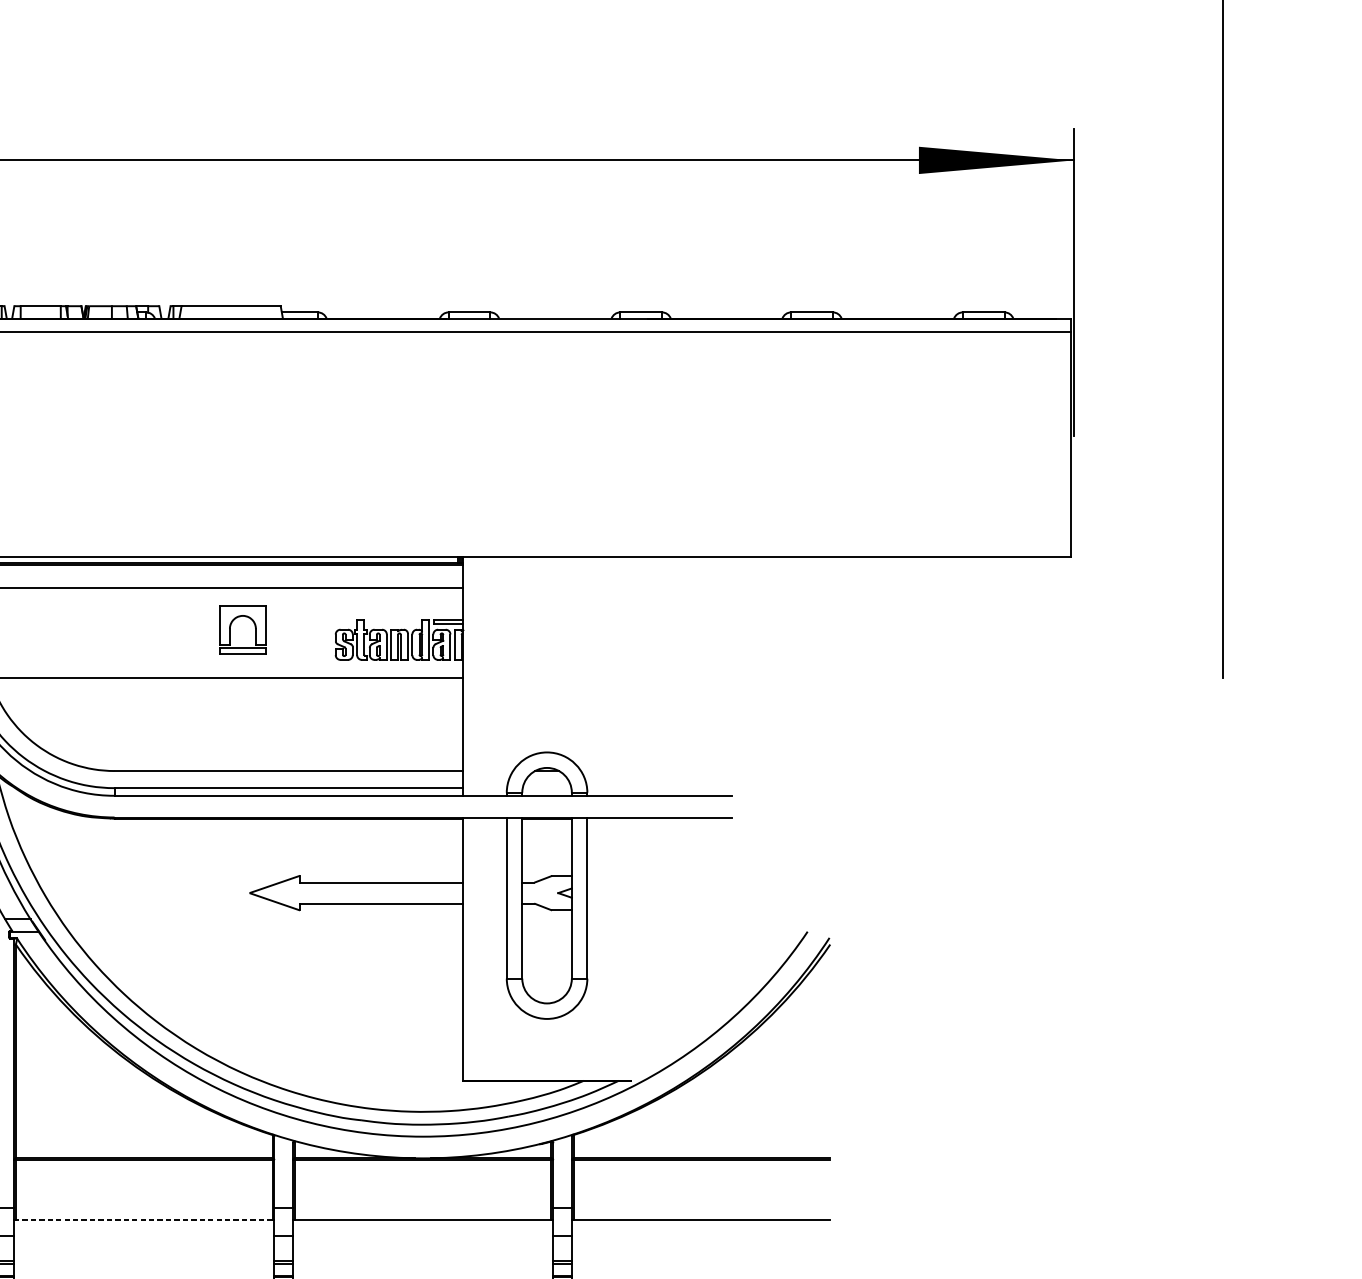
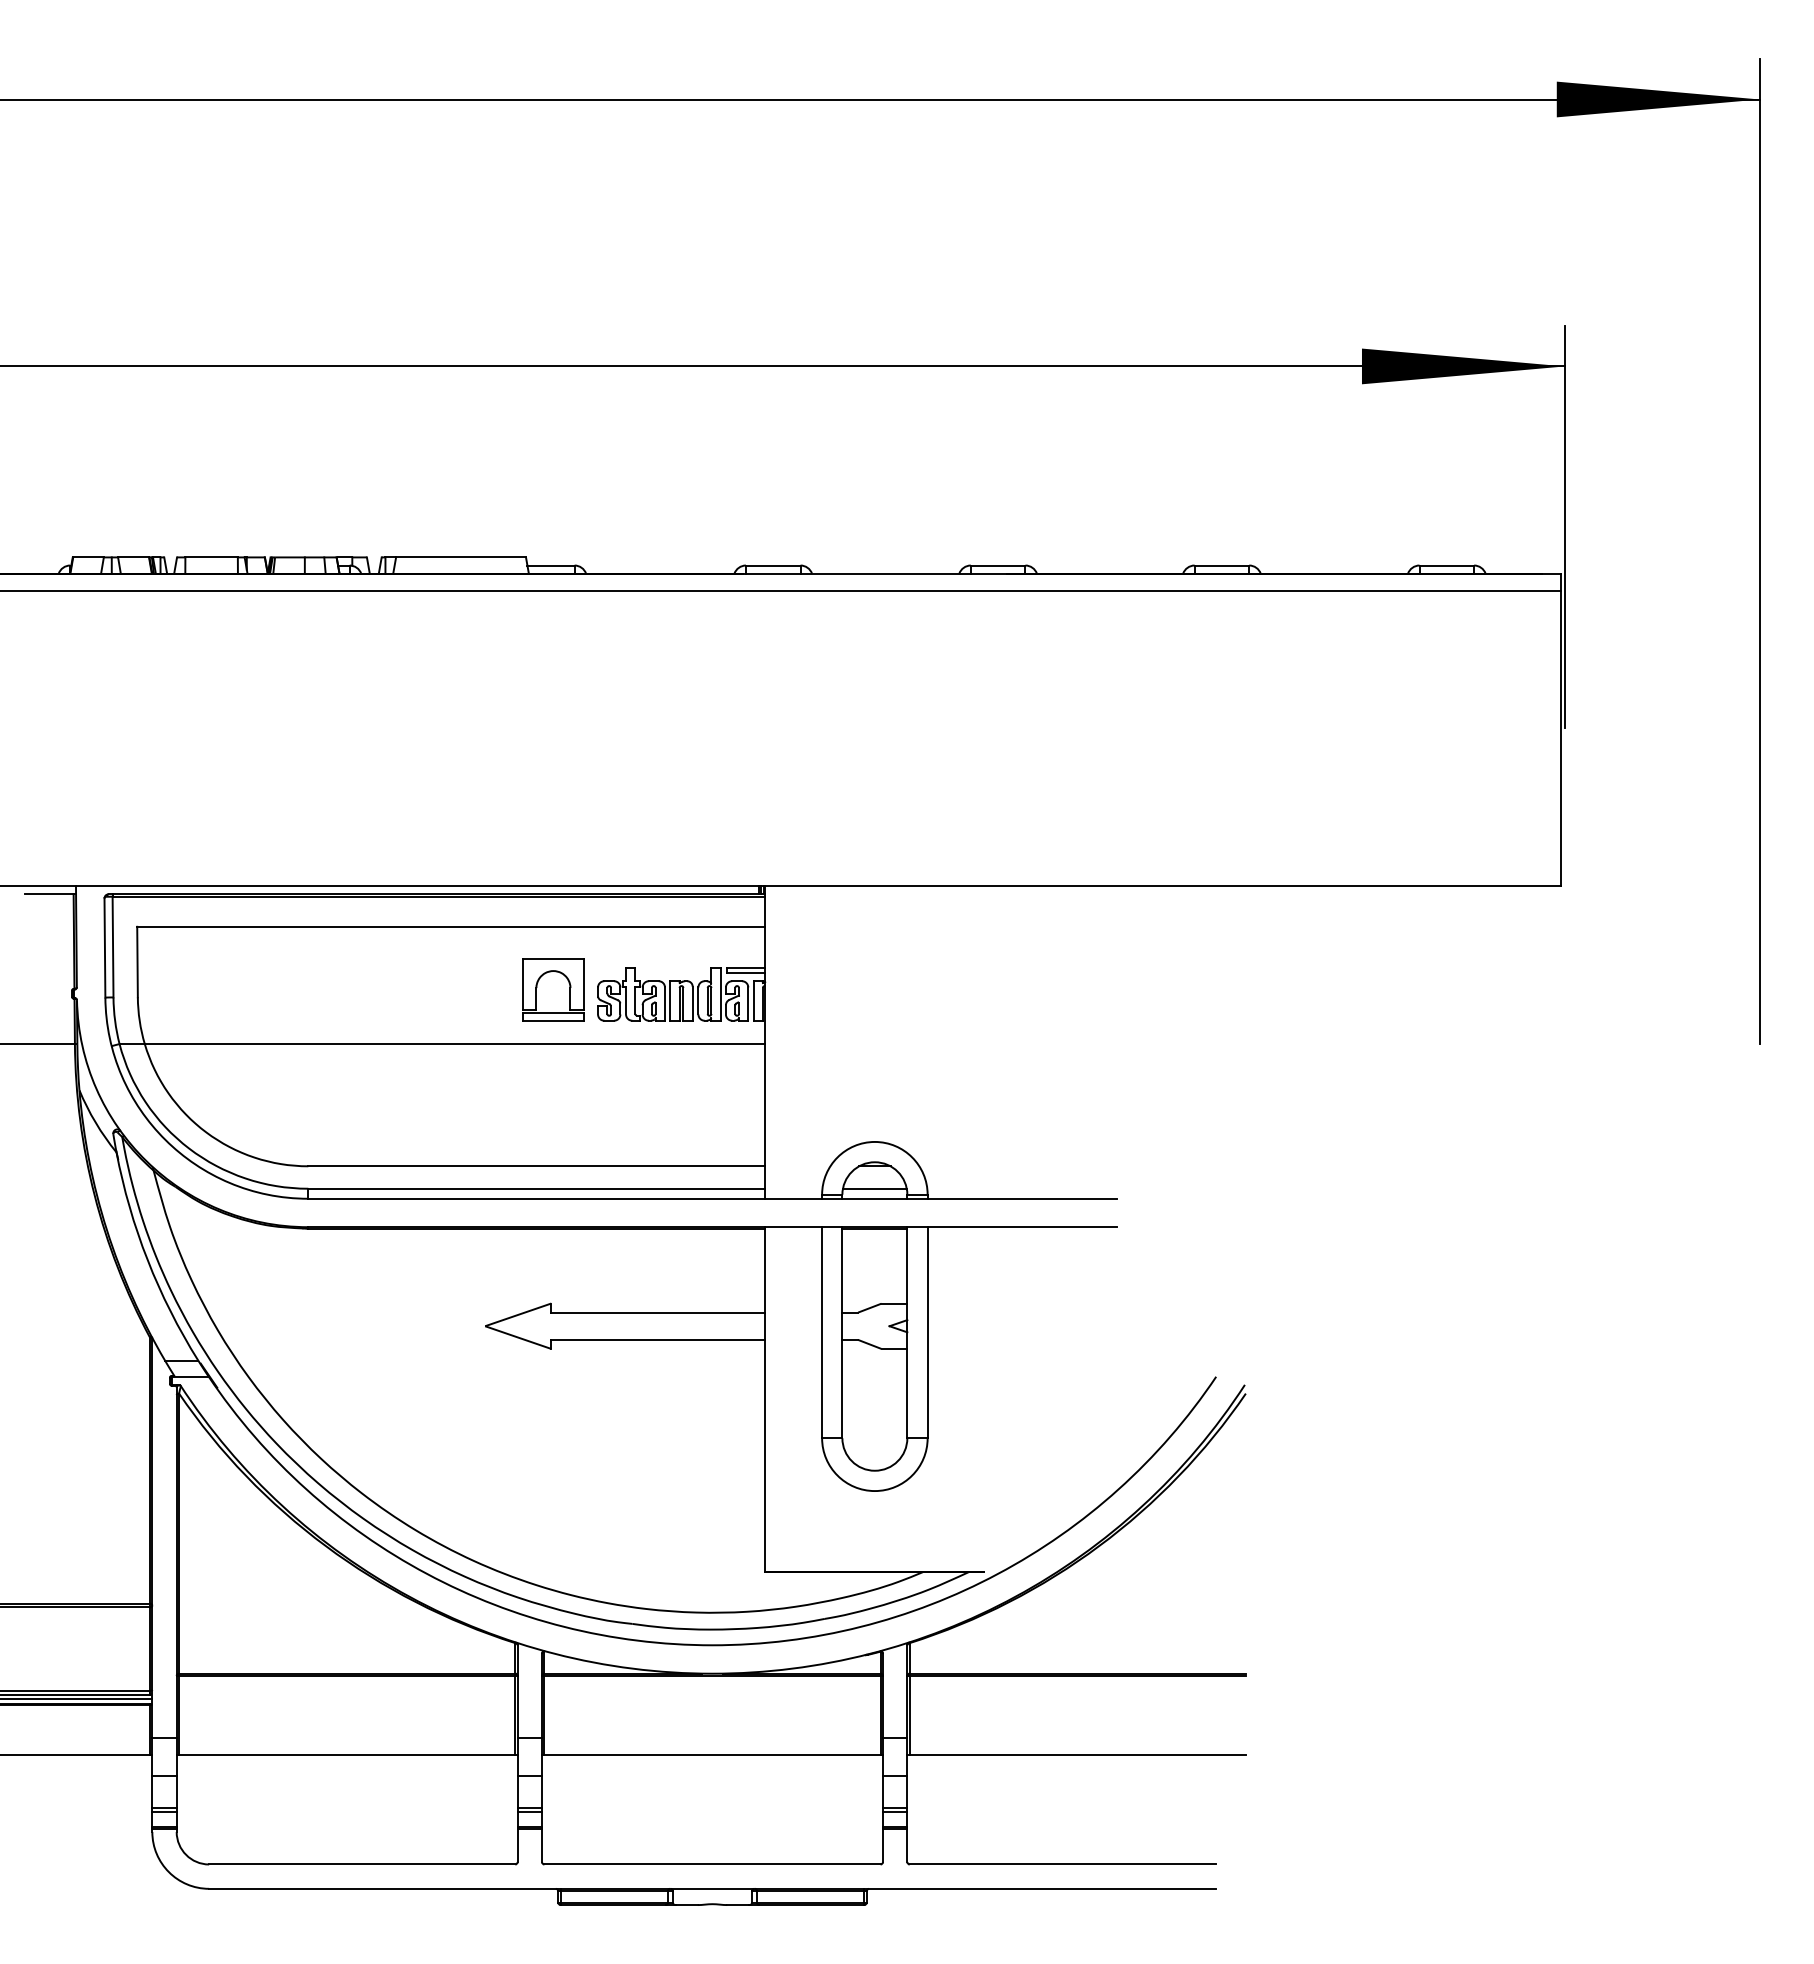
part: (255, 629) -> (569, 989), moved
line: (546, 787) -> (874, 1188), added
line: (143, 1220) -> (346, 1754), dashed -> solid

